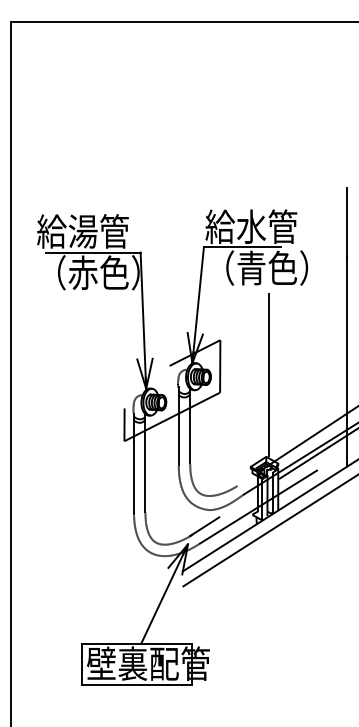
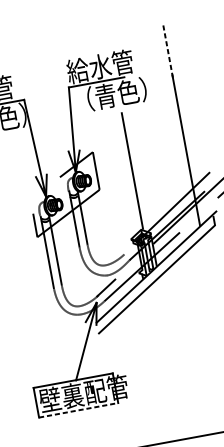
line: (346, 223) -> (168, 51), solid -> dashed
line: (137, 684) -> (78, 410), solid -> dashed

